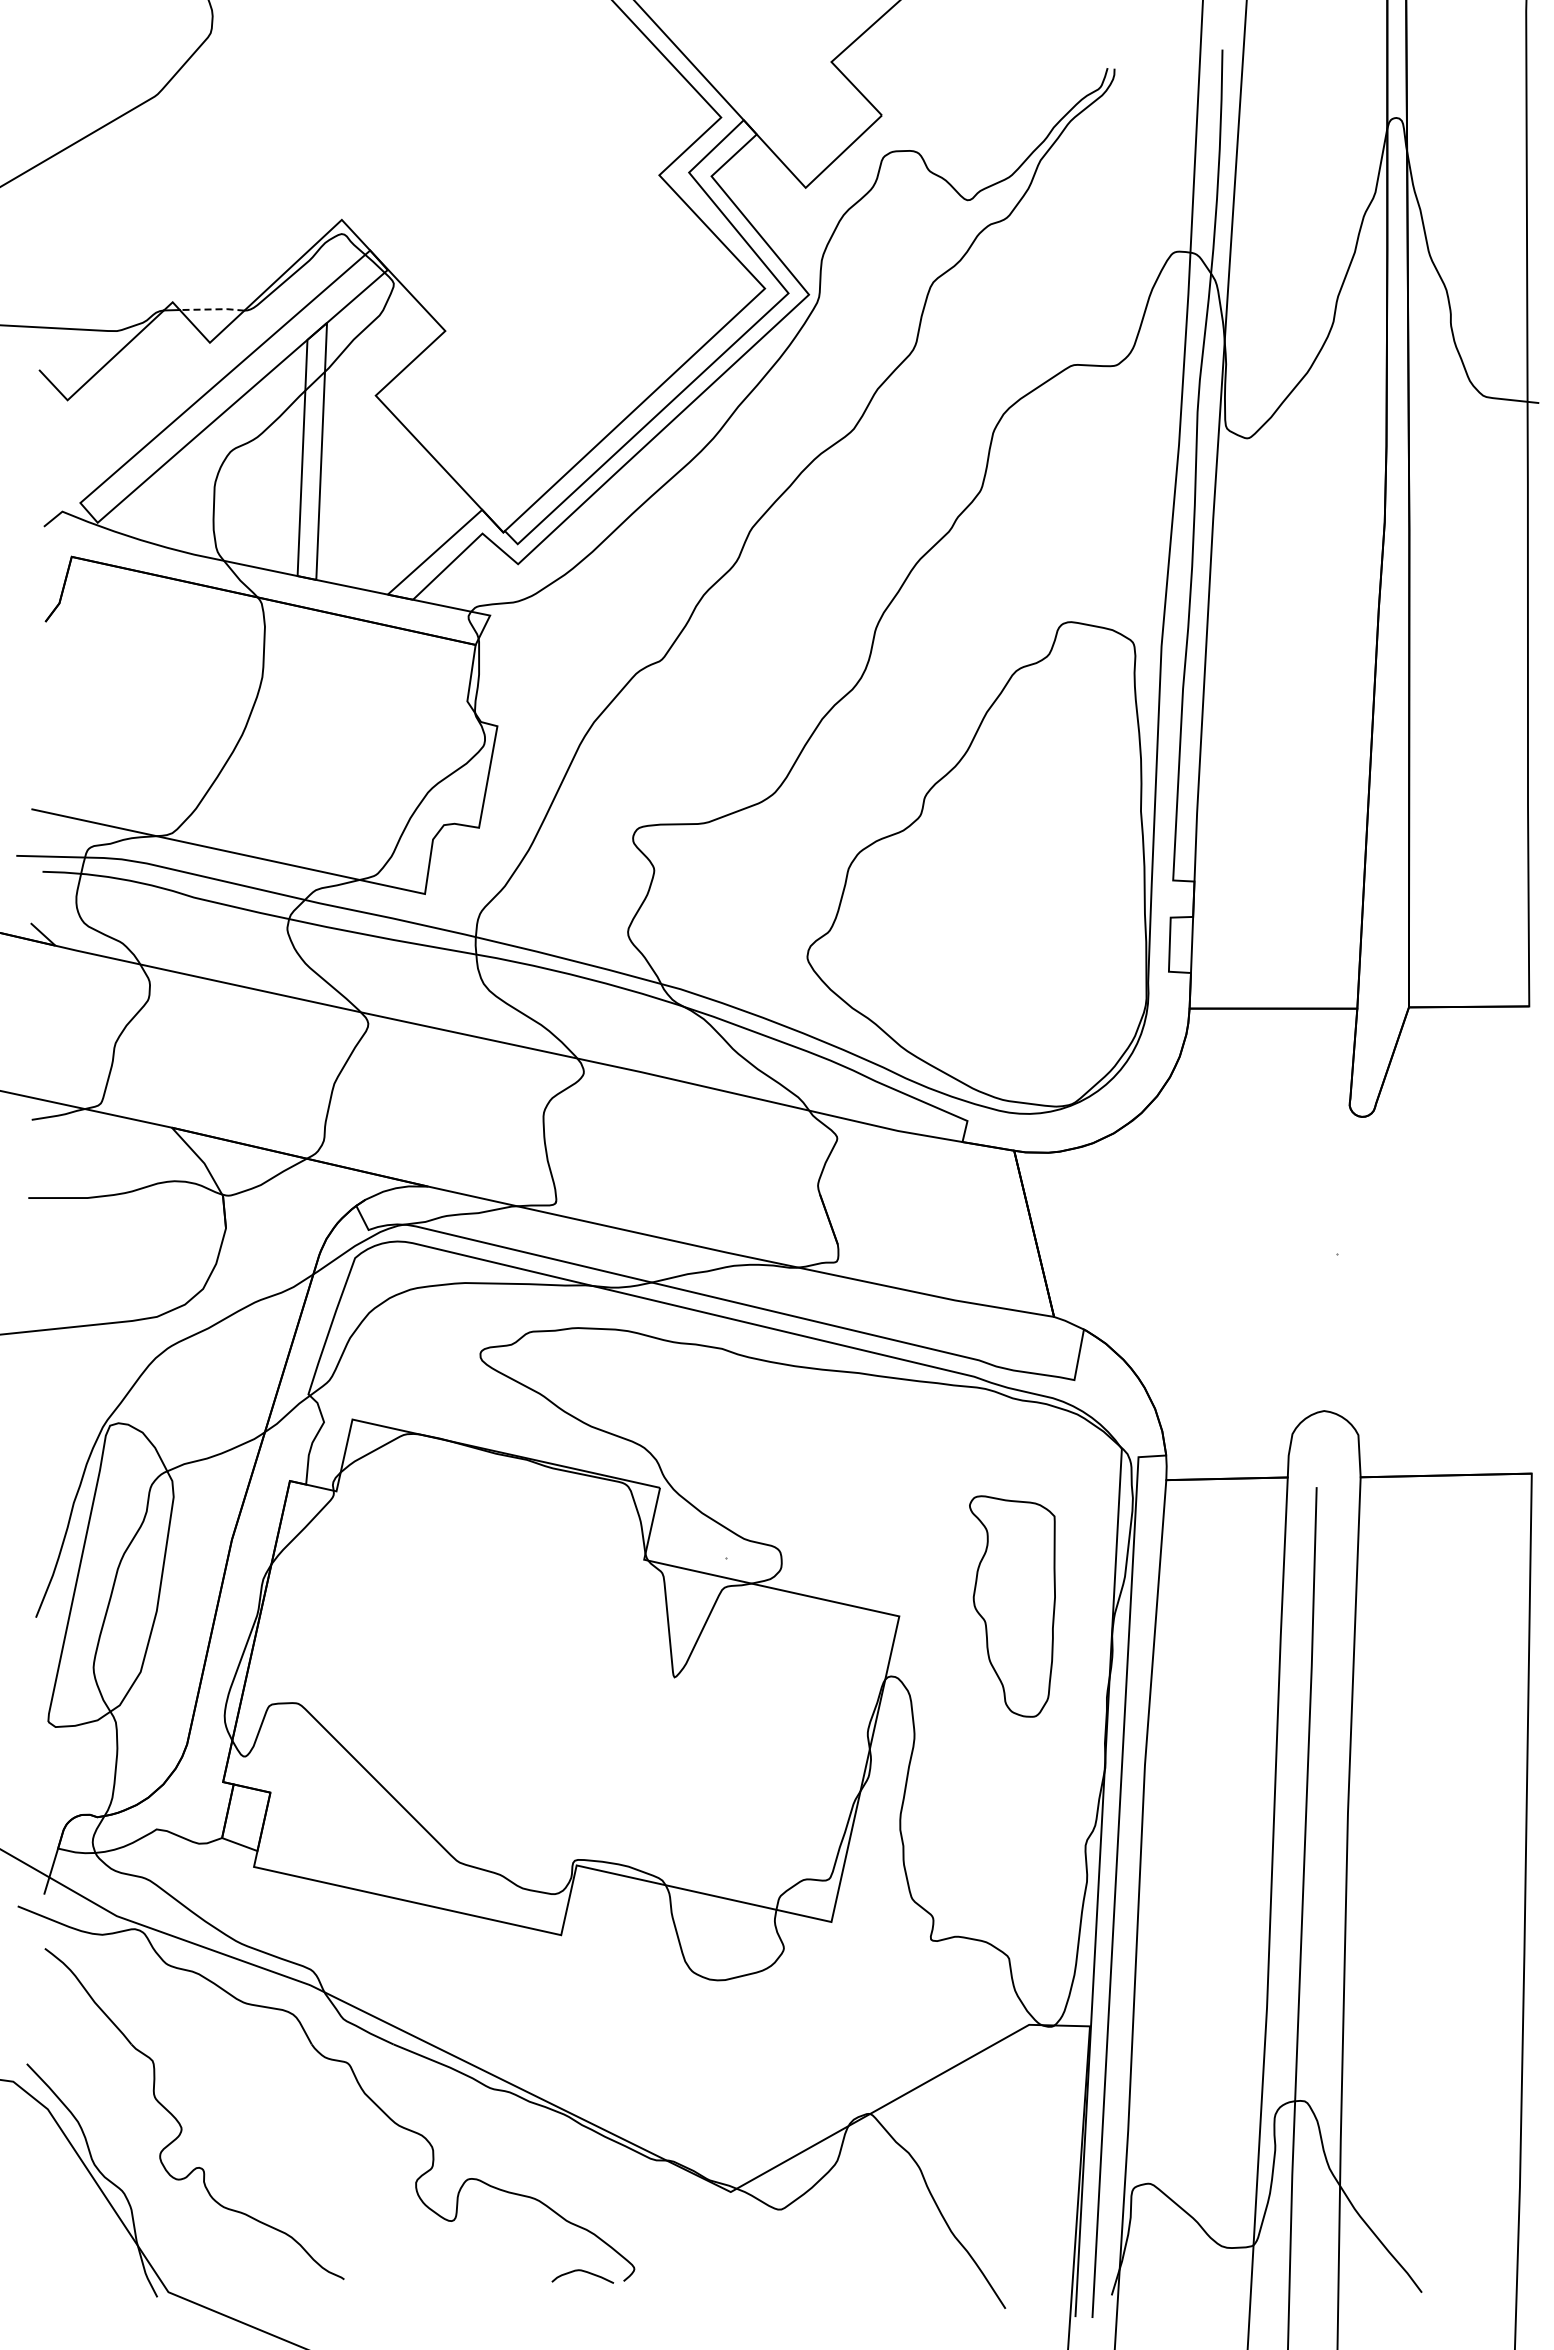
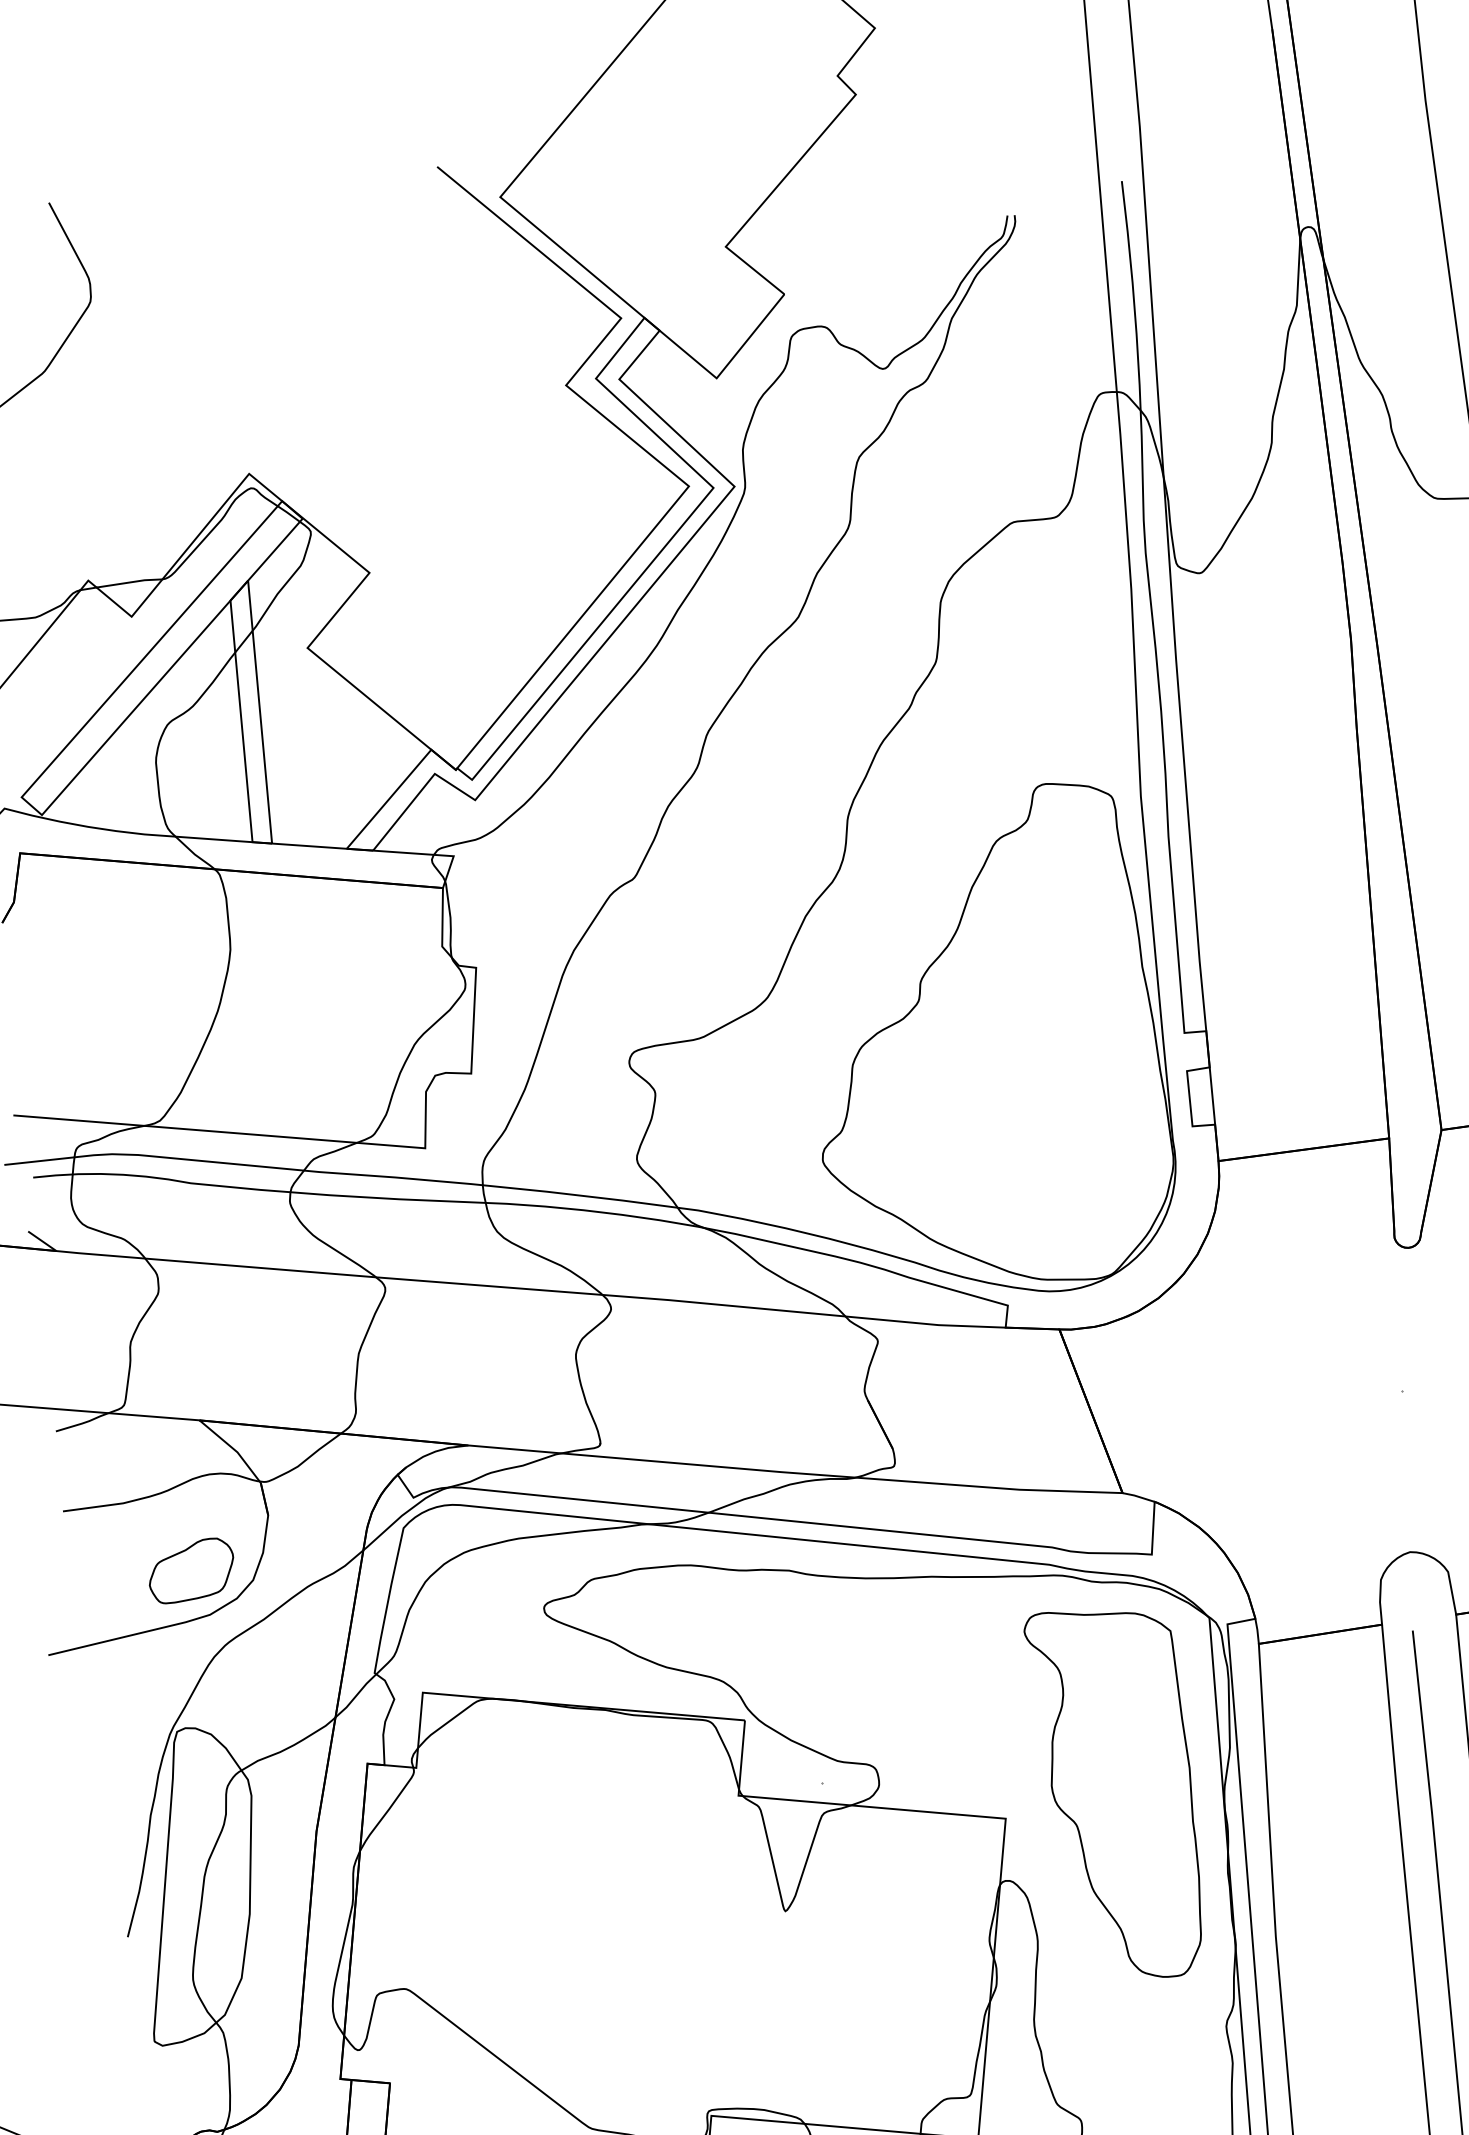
line: (212, 309) -> (129, 582), dashed -> solid
part: (144, 1271) -> (191, 1570), added
part: (1012, 1606) -> (1119, 1793), size x1.67

